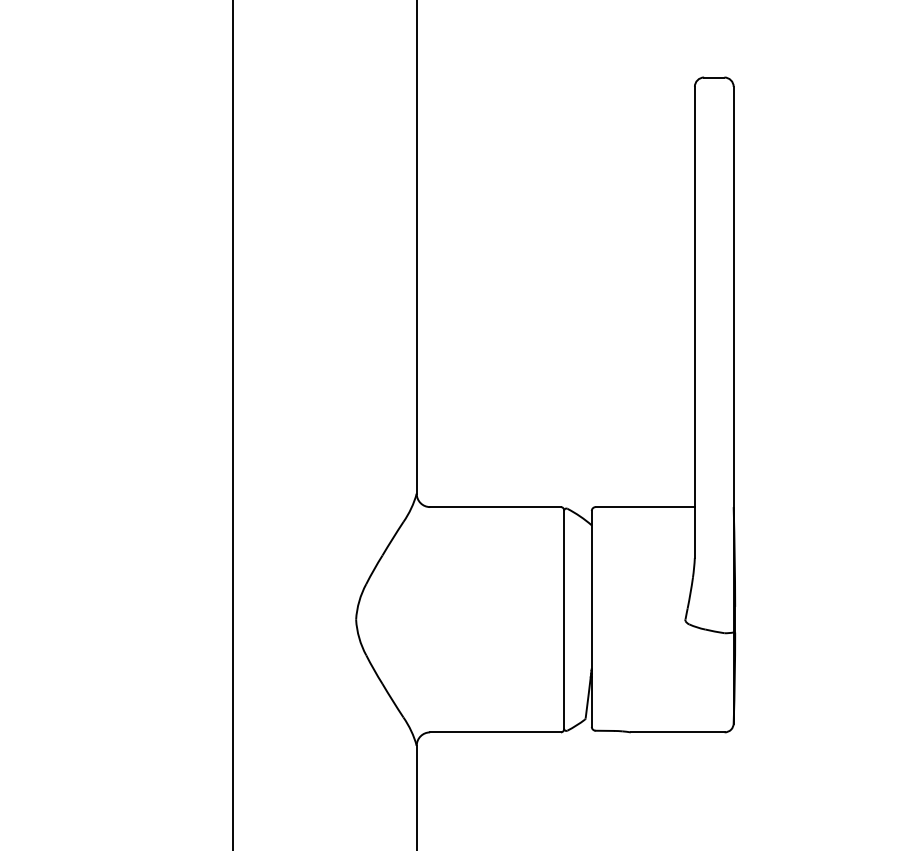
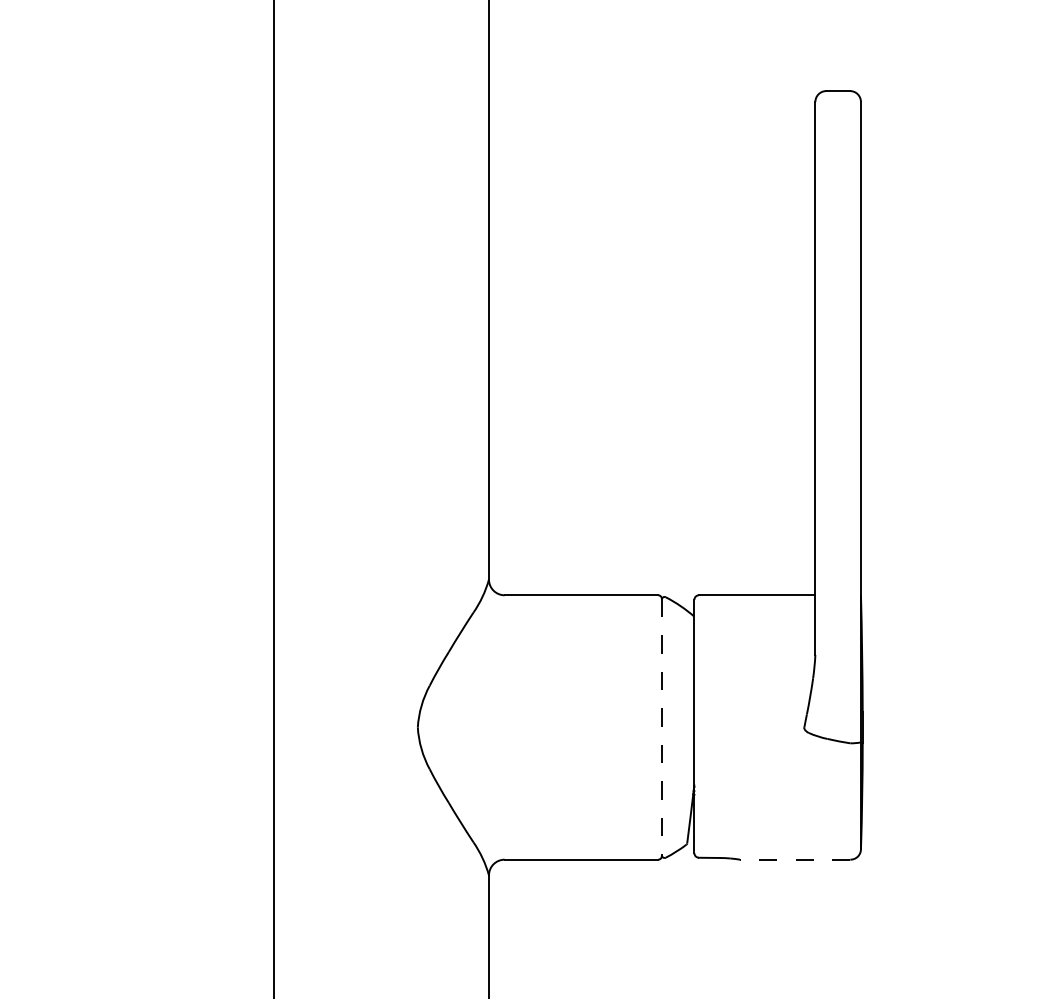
line: (564, 619) -> (662, 727), solid -> dashed
line: (677, 732) -> (795, 859), solid -> dashed

